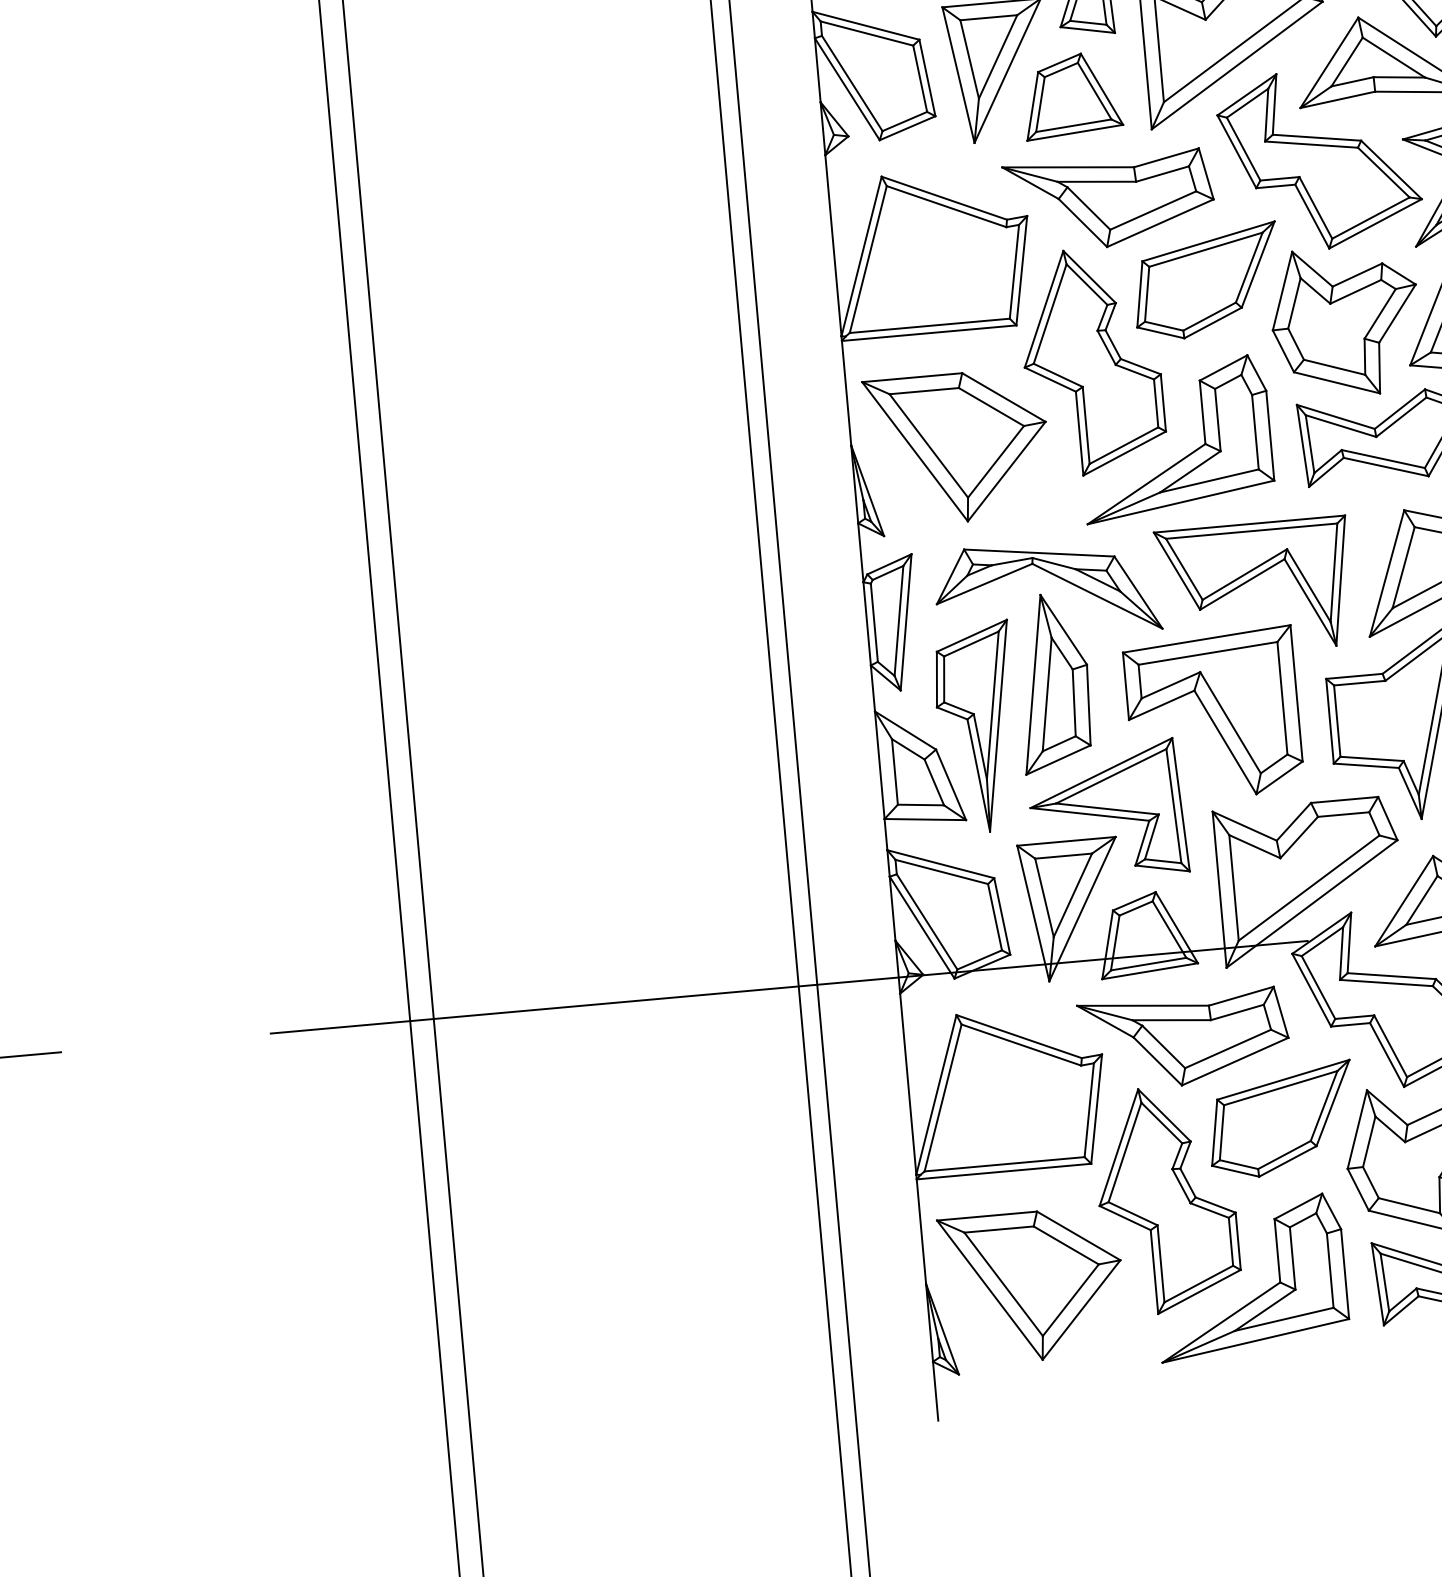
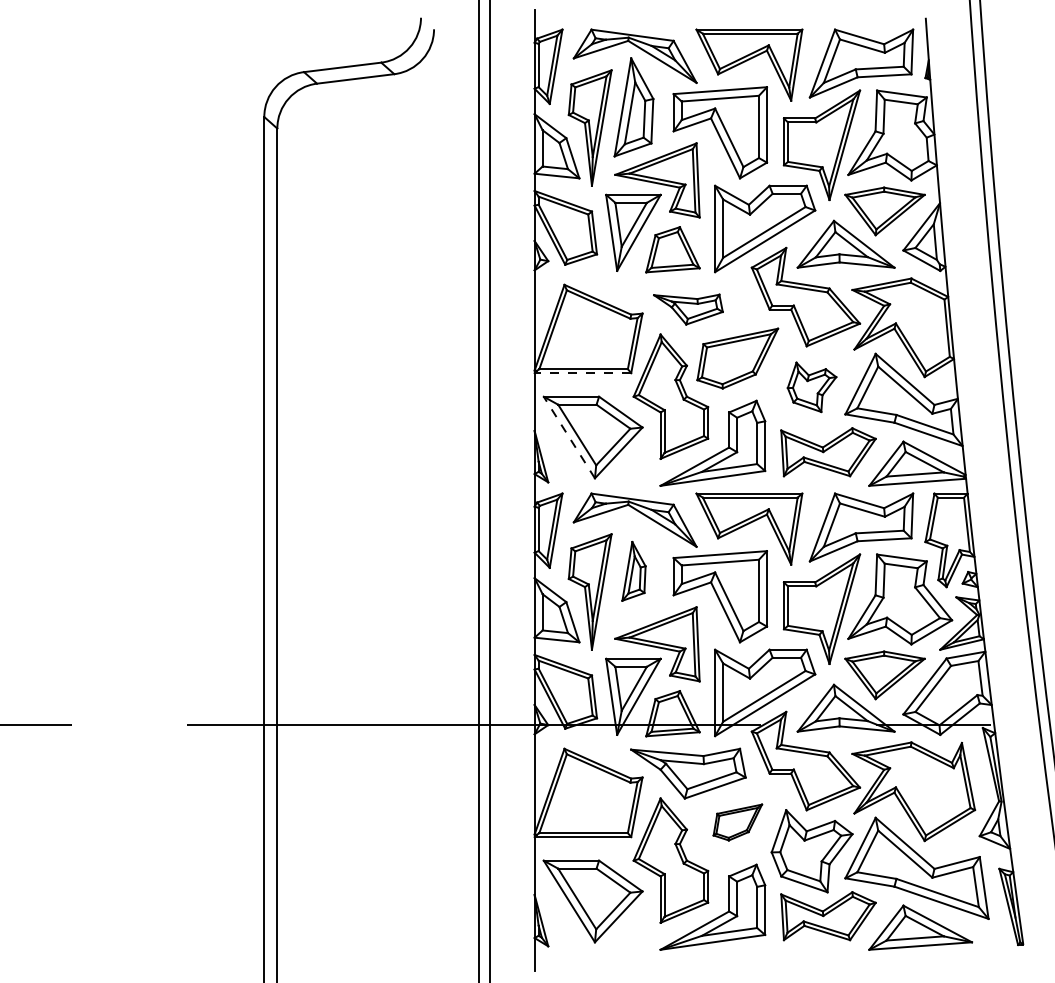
part: (1109, 201) -> (688, 309), size x0.6
part: (1344, 322) -> (811, 387), size x0.6
line: (928, 333) -> (582, 373), solid -> dashed
line: (915, 451) -> (569, 437), solid -> dashed
part: (1052, 683) -> (633, 571), size x0.6
part: (1280, 1120) -> (737, 822), size x0.6

